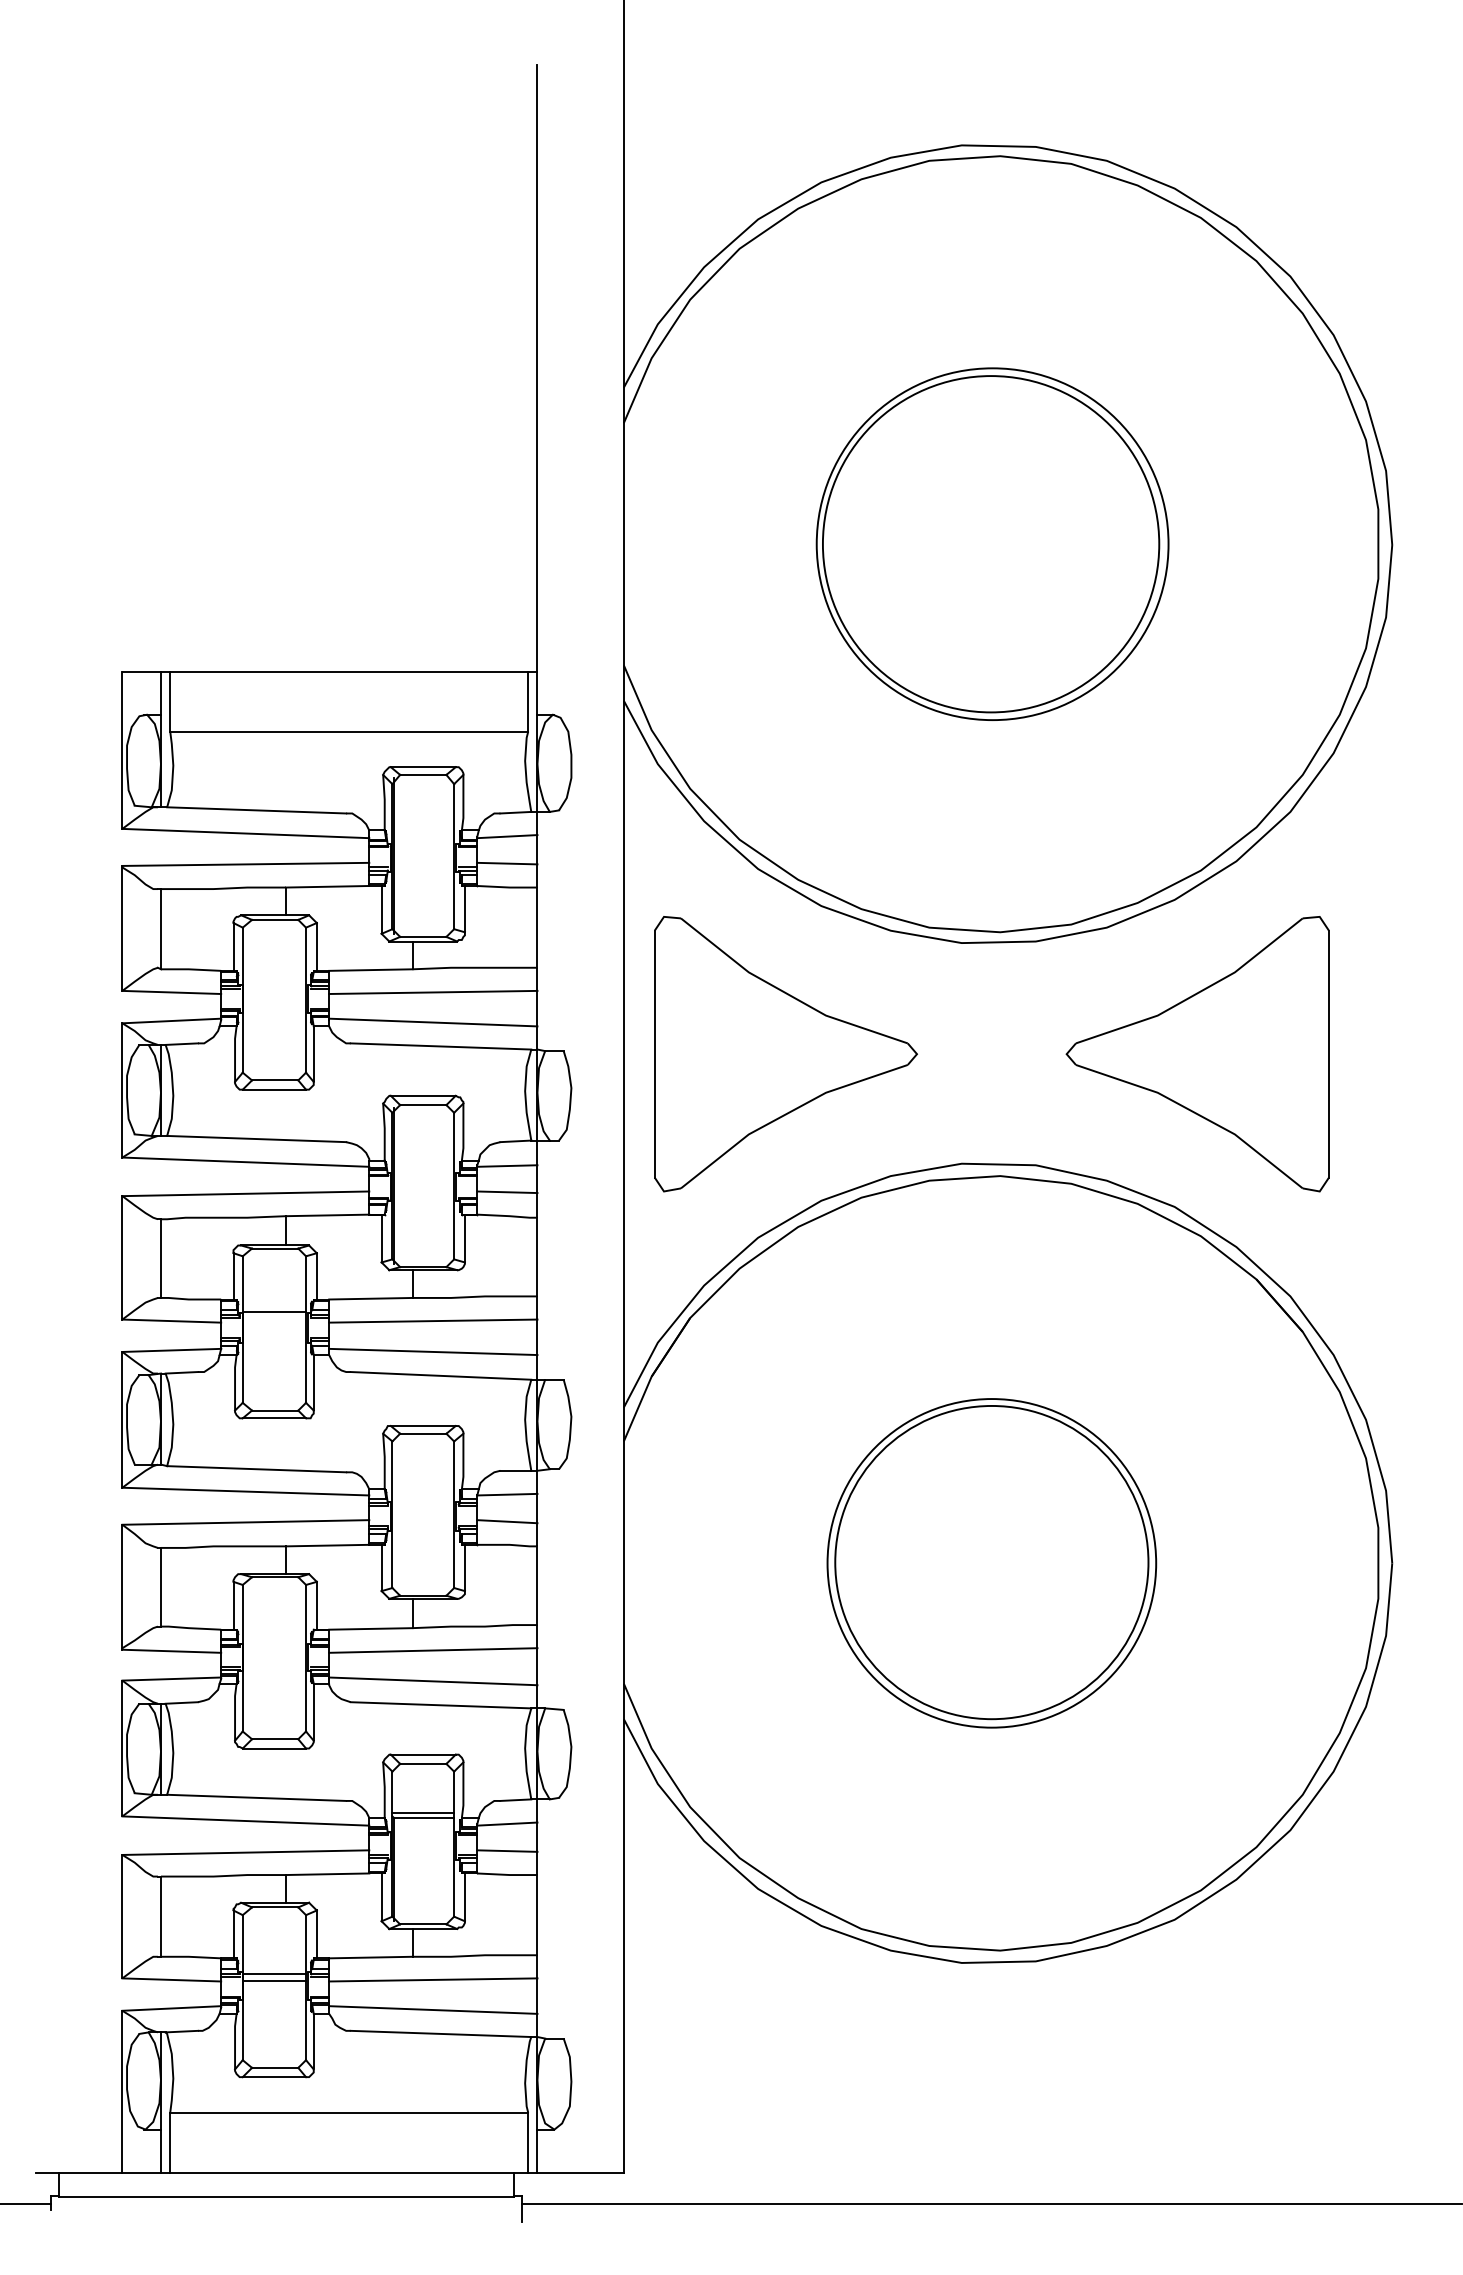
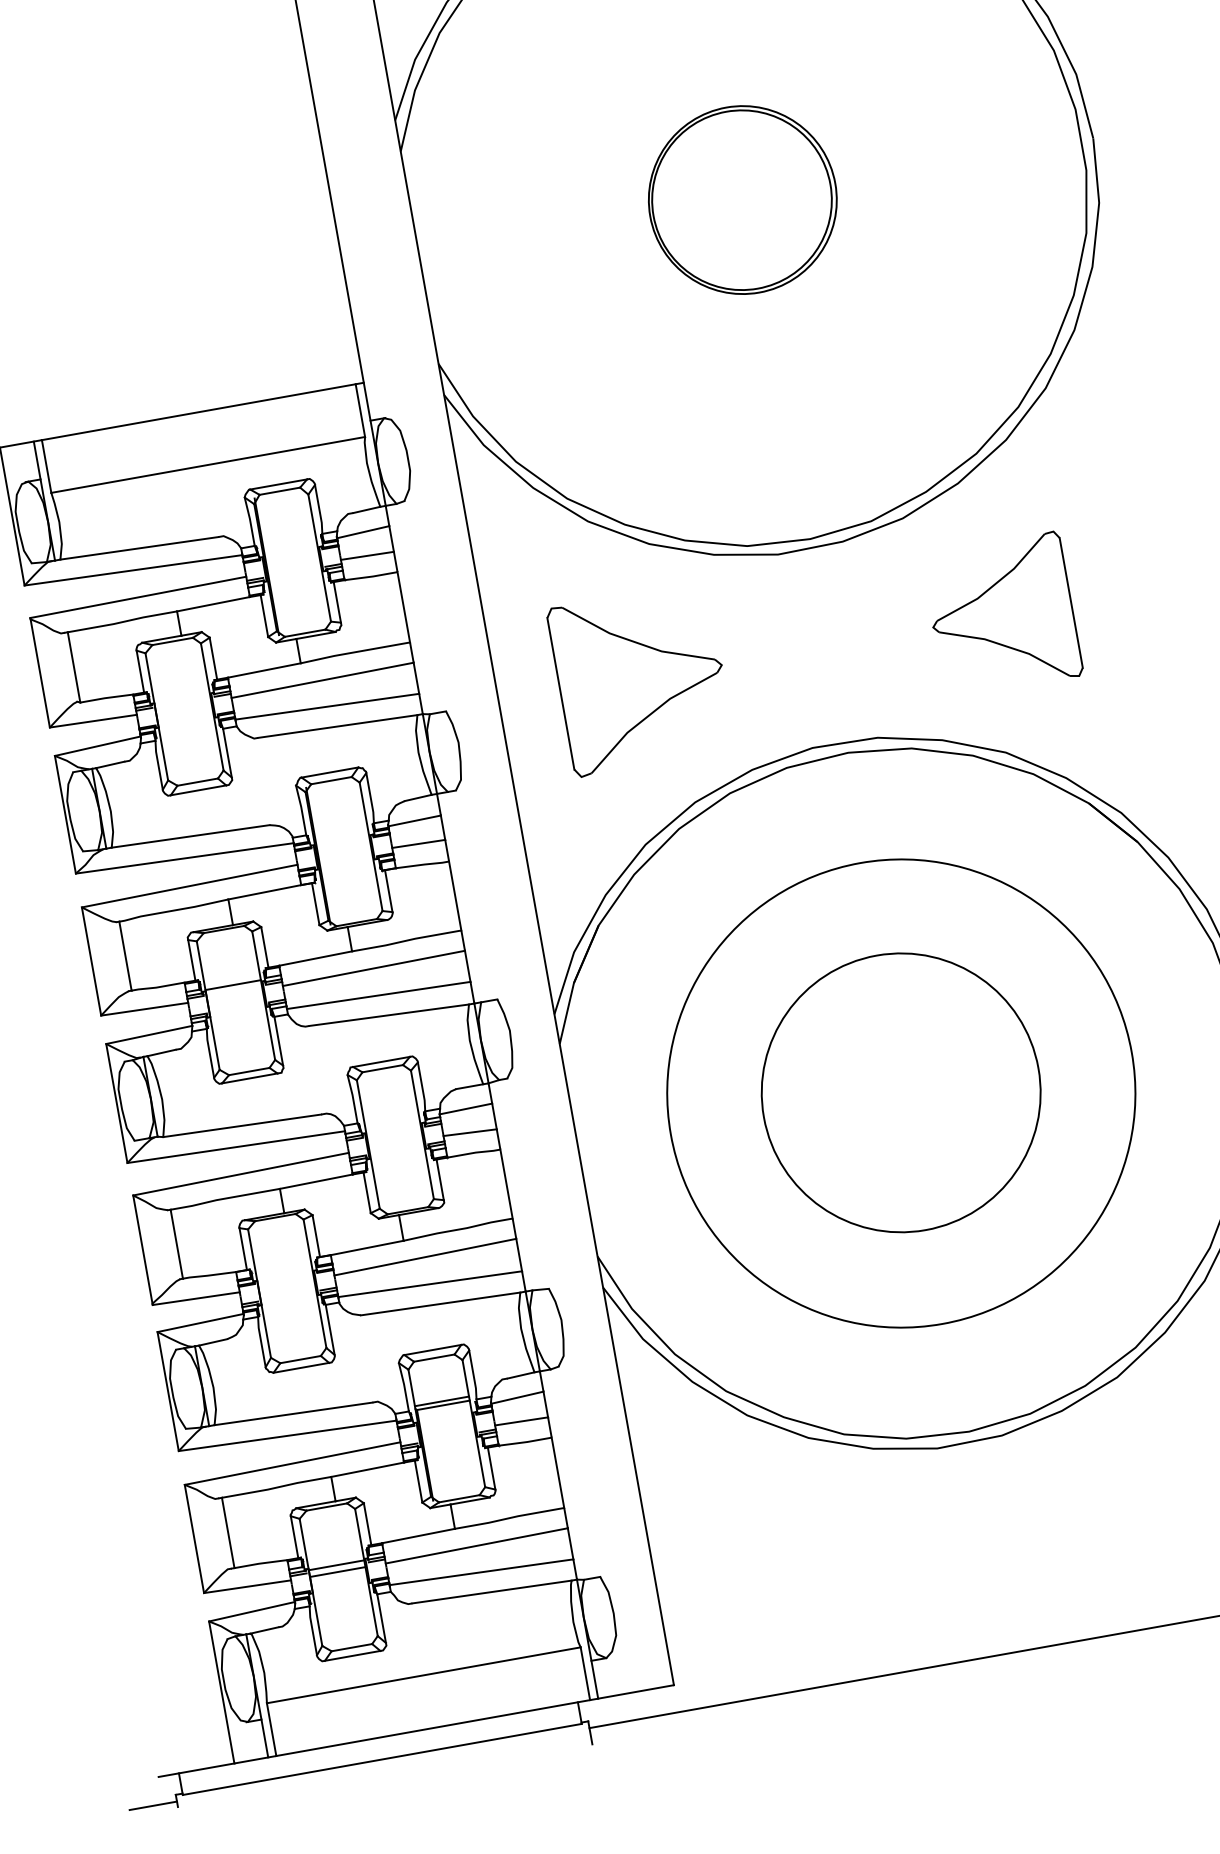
part: (992, 543) -> (742, 199), size x0.6
part: (785, 1054) -> (640, 679), size x0.7
part: (1197, 1054) -> (1002, 615), size x0.6
circle: (991, 1563) -> (901, 1093), size x1.6

